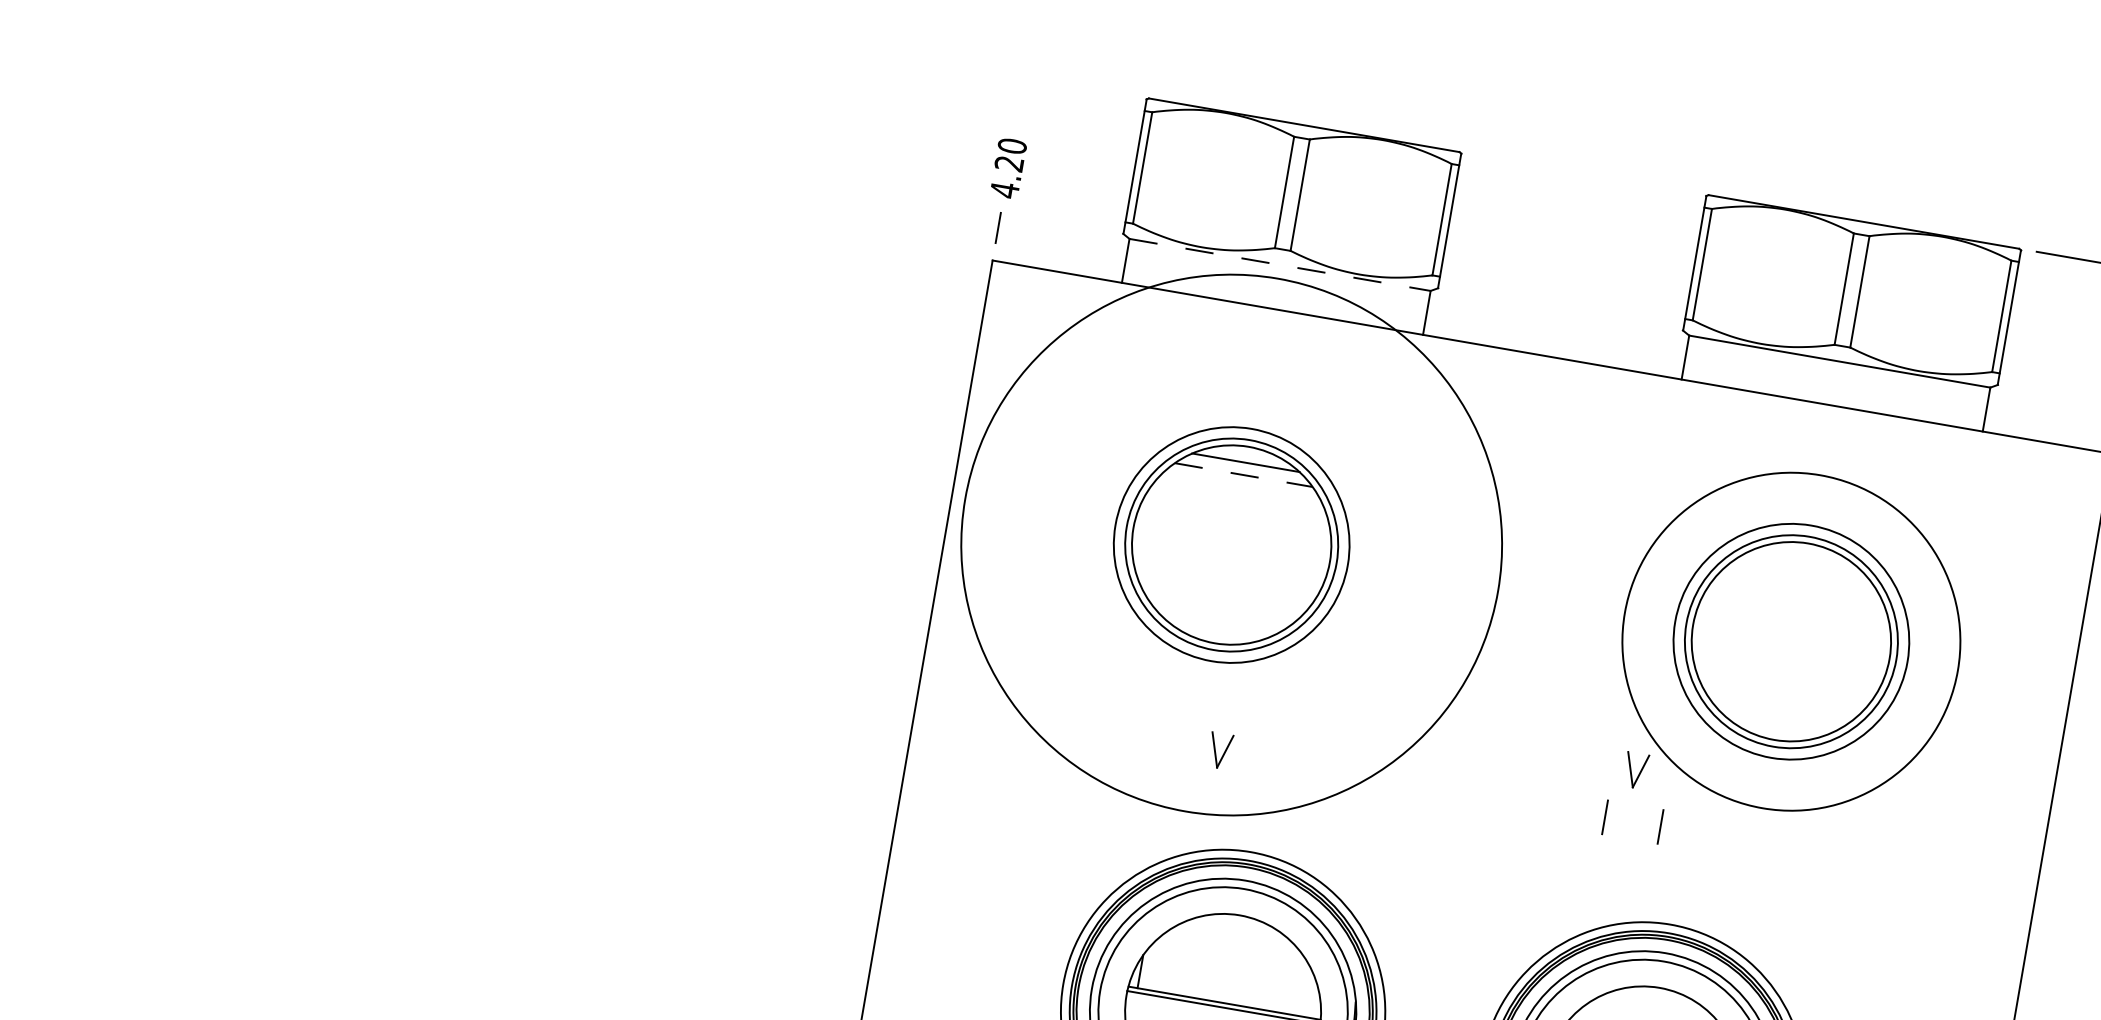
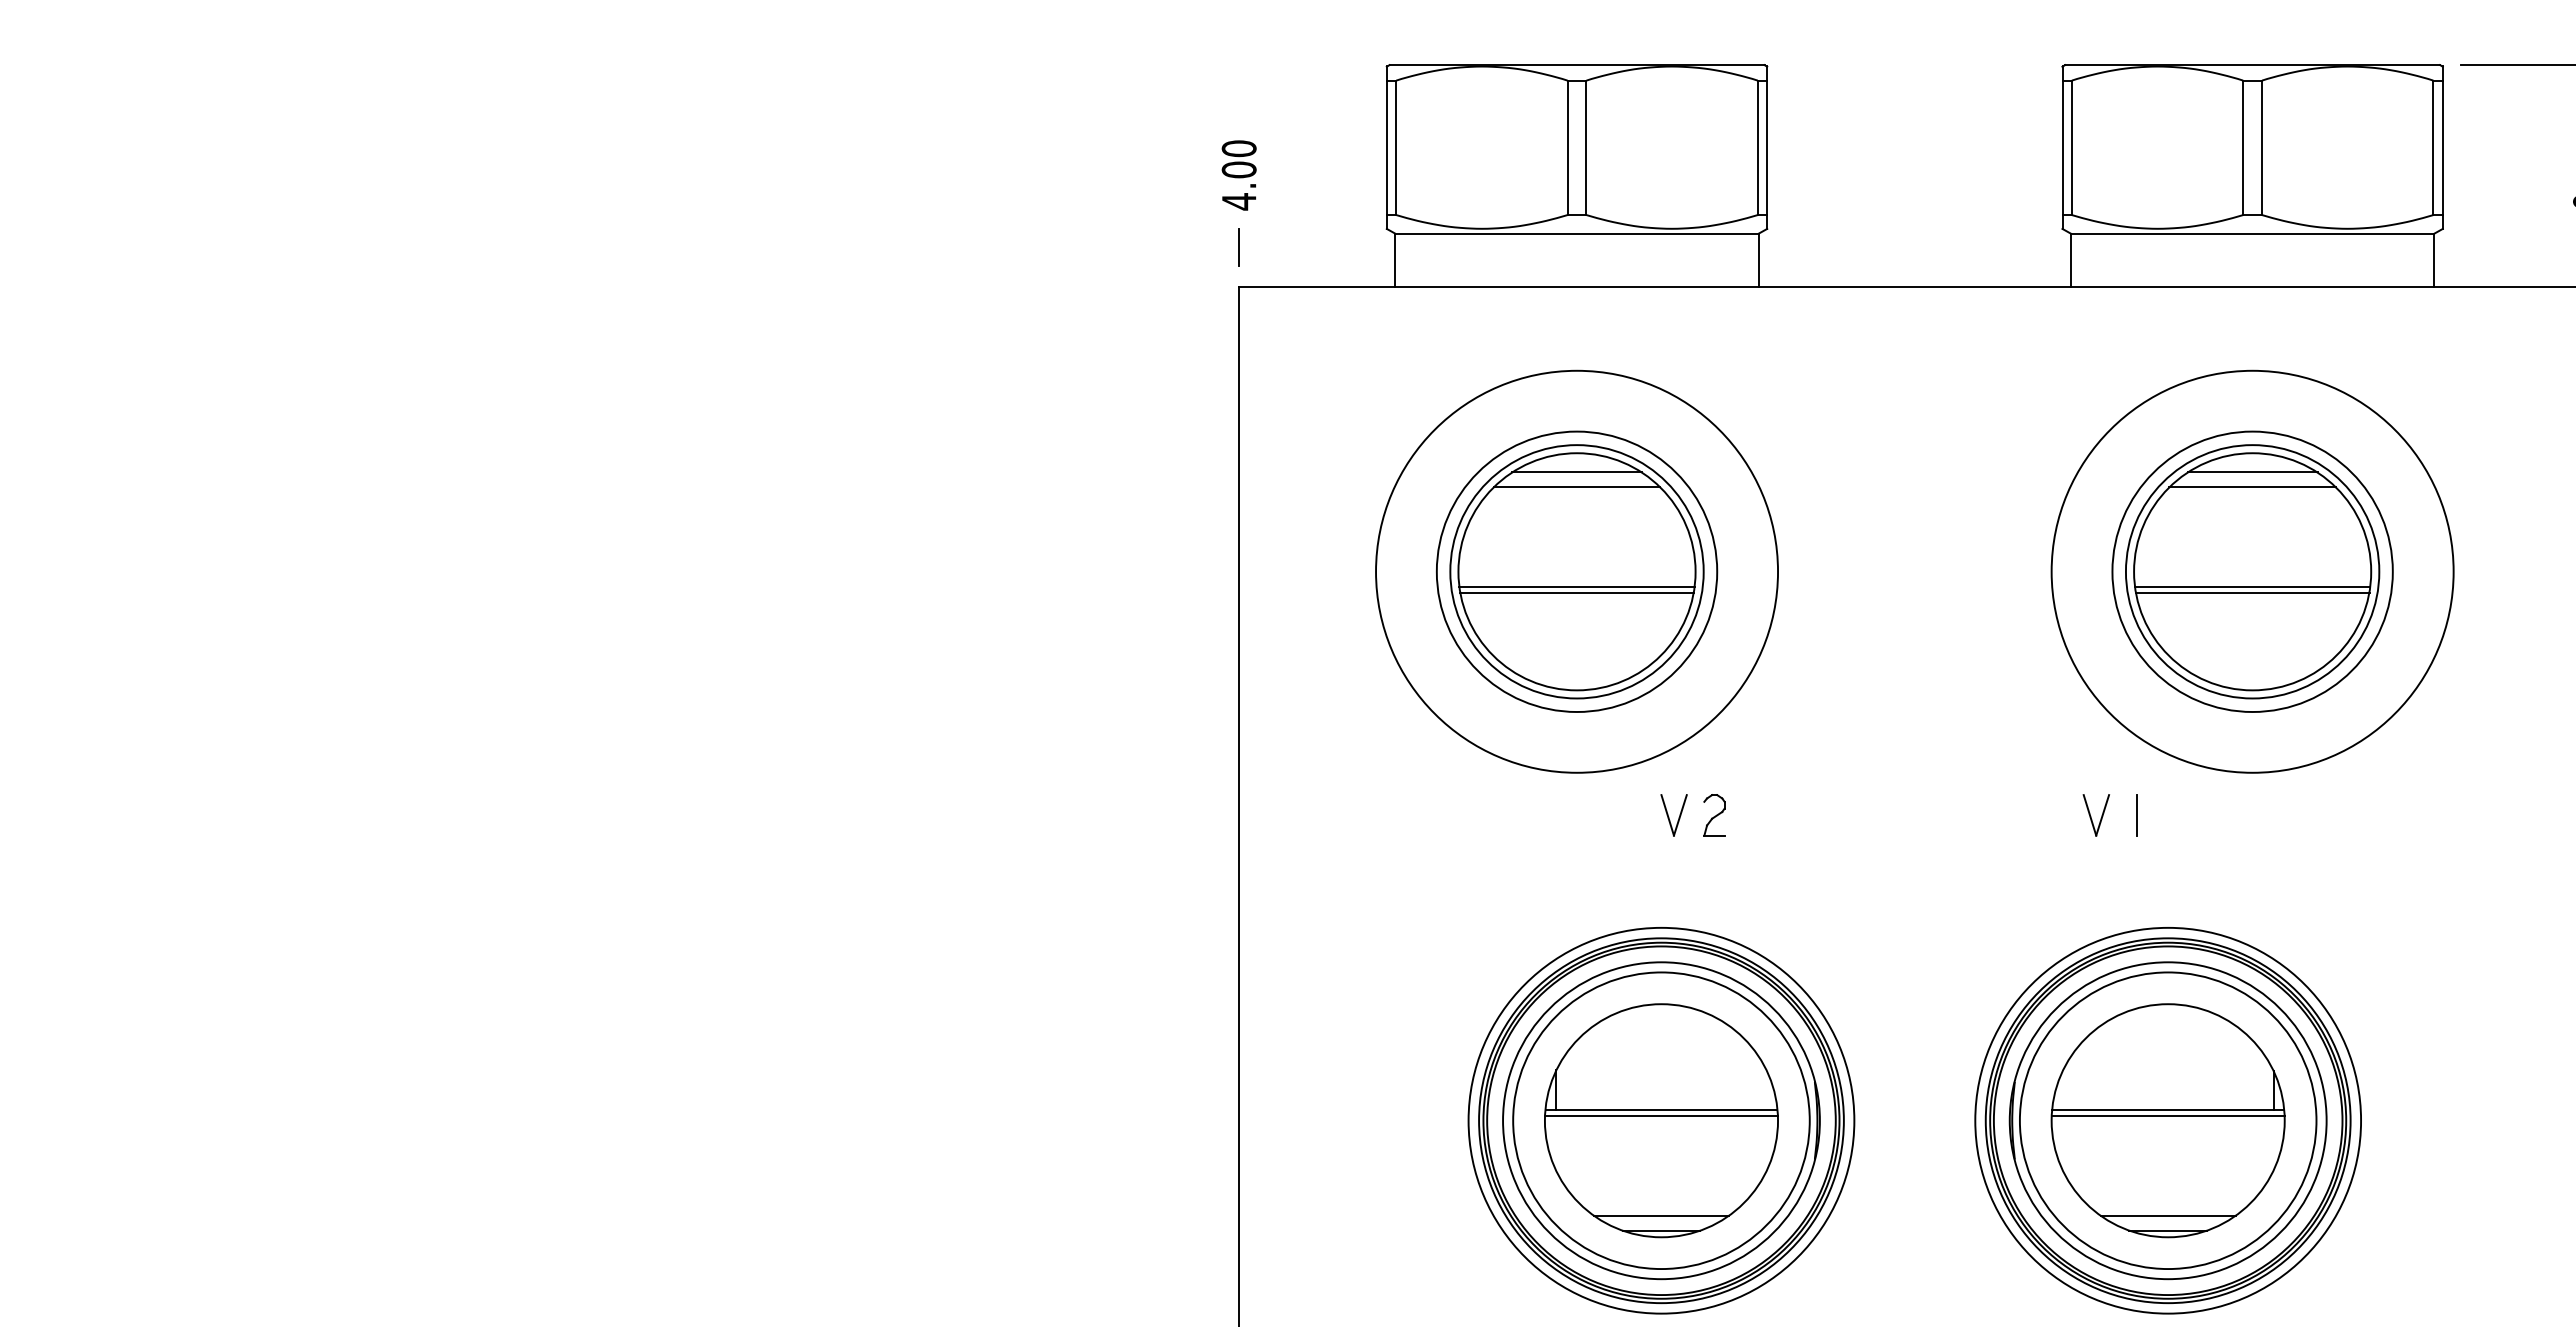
text: (1008, 163) -> (1238, 169), 4.20 -> 4.00
line: (1280, 264) -> (1577, 233), dashed -> solid
line: (1244, 475) -> (1577, 487), dashed -> solid
circle: (1232, 544) -> (1577, 571), size x0.62
line: (1229, 557) -> (1576, 587), added
line: (1805, 559) -> (2252, 472), added
line: (1228, 562) -> (1576, 592), added
line: (1803, 571) -> (2252, 487), added
line: (1789, 654) -> (2252, 587), added
line: (1788, 658) -> (2252, 592), added
part: (1219, 750) -> (1673, 815), moved
part: (1310, 766) -> (1714, 815), added
part: (1635, 770) -> (2096, 815), moved
line: (1604, 817) -> (2069, 815), removed

